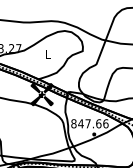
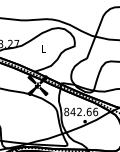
text: (87, 123) -> (78, 111), 847.66 -> 842.66

